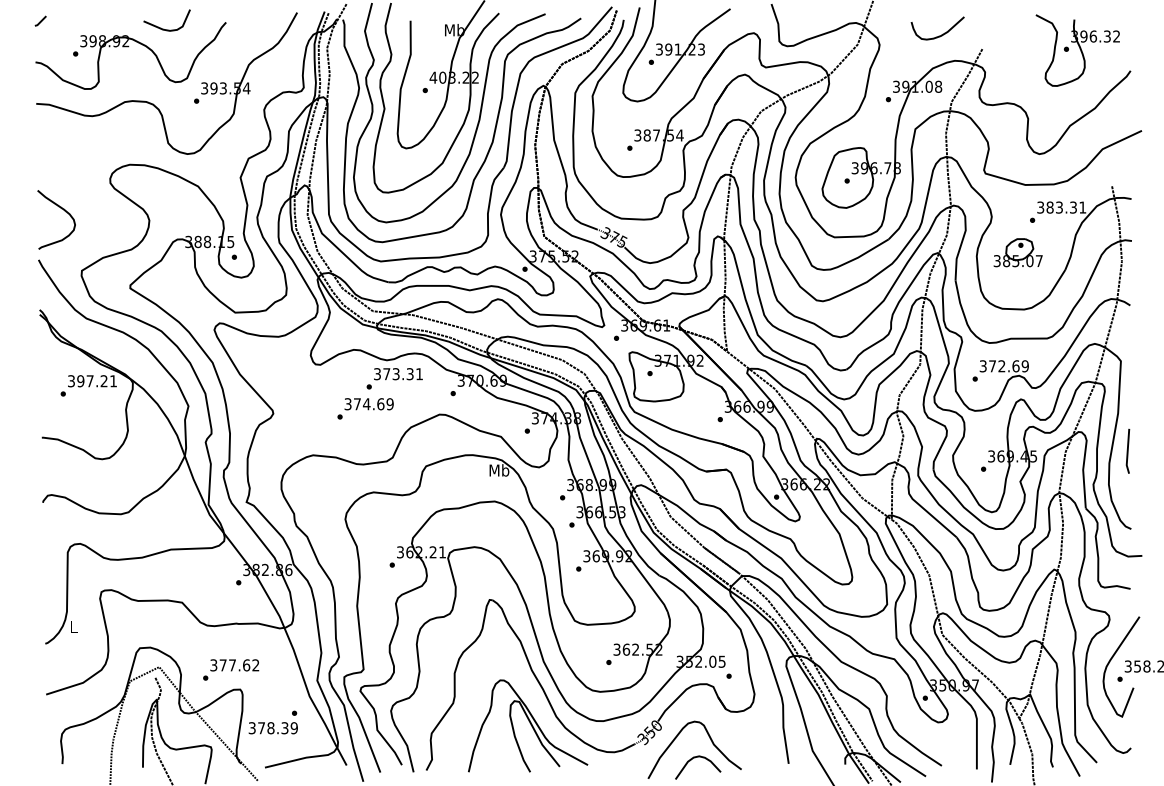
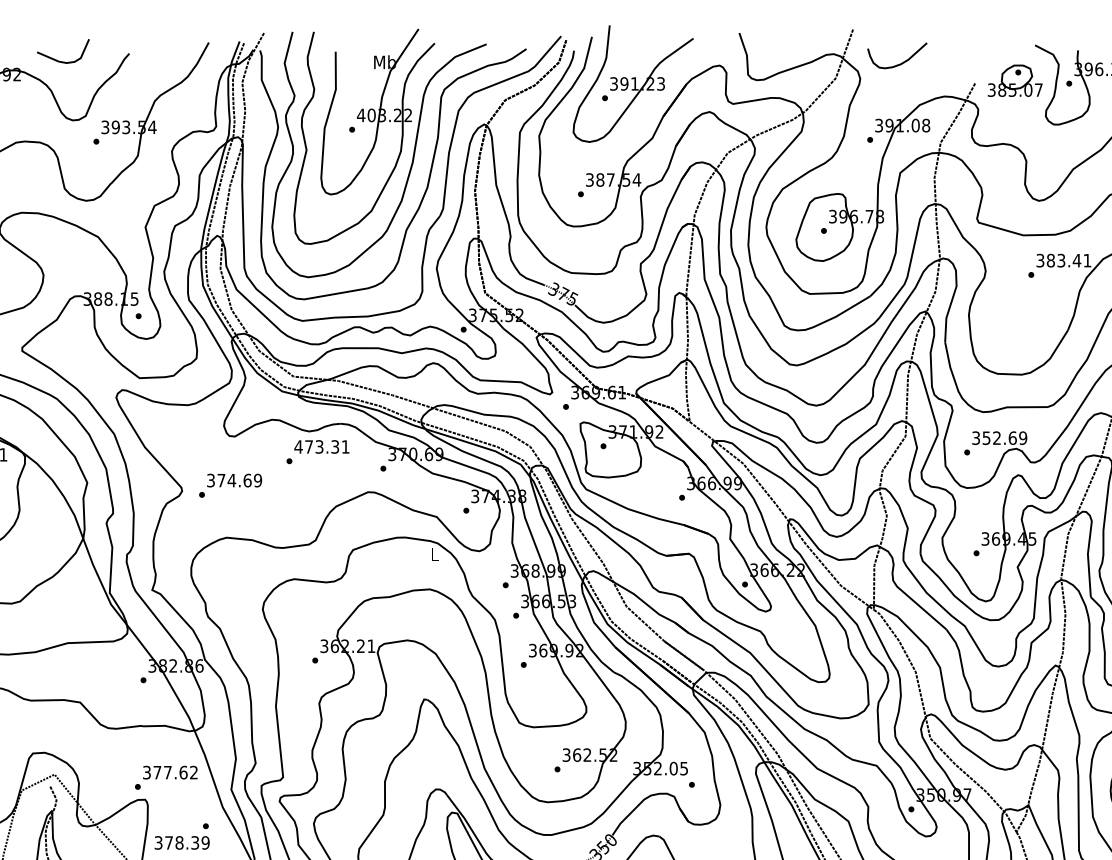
curve: (938, 35) -> (898, 63), moved
text: (1073, 207) -> (1077, 260), 383.31 -> 383.41
part: (1017, 252) -> (1014, 80), moved
text: (992, 366) -> (986, 438), 372.69 -> 352.69
text: (377, 374) -> (298, 447), 373.31 -> 473.31
text: (365, 408) -> (230, 485), moved
text: (499, 470) -> (435, 554), Mb -> L
text: (231, 669) -> (166, 777), moved

